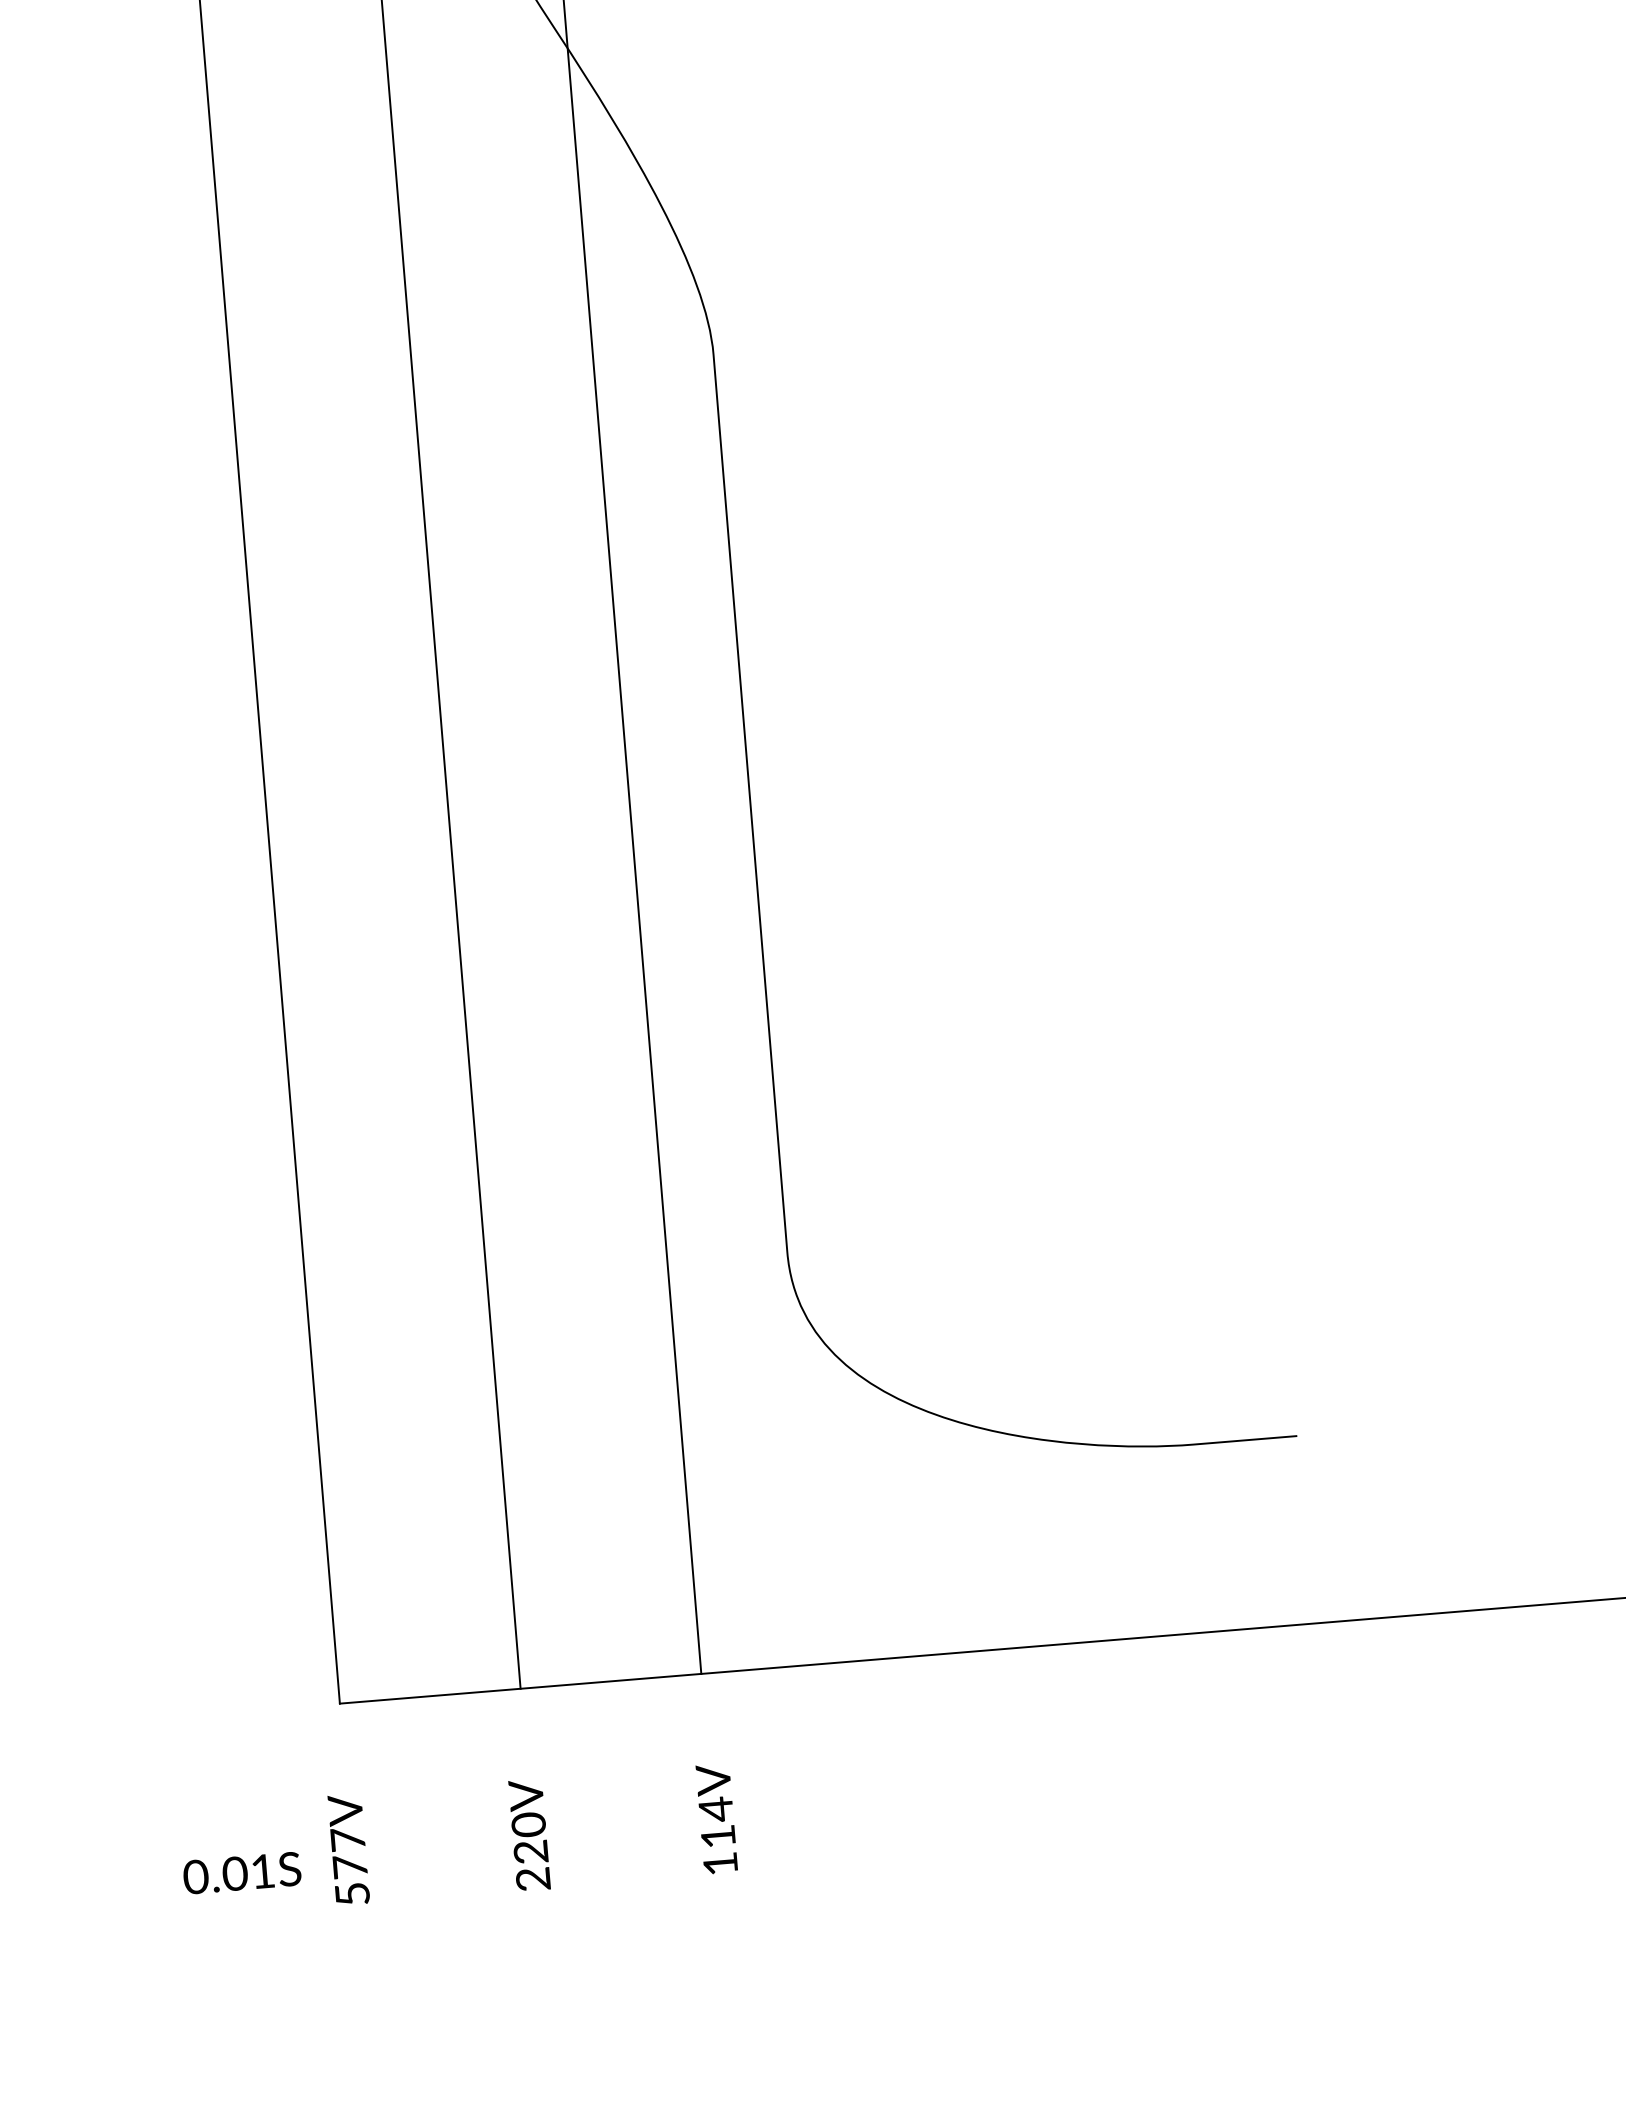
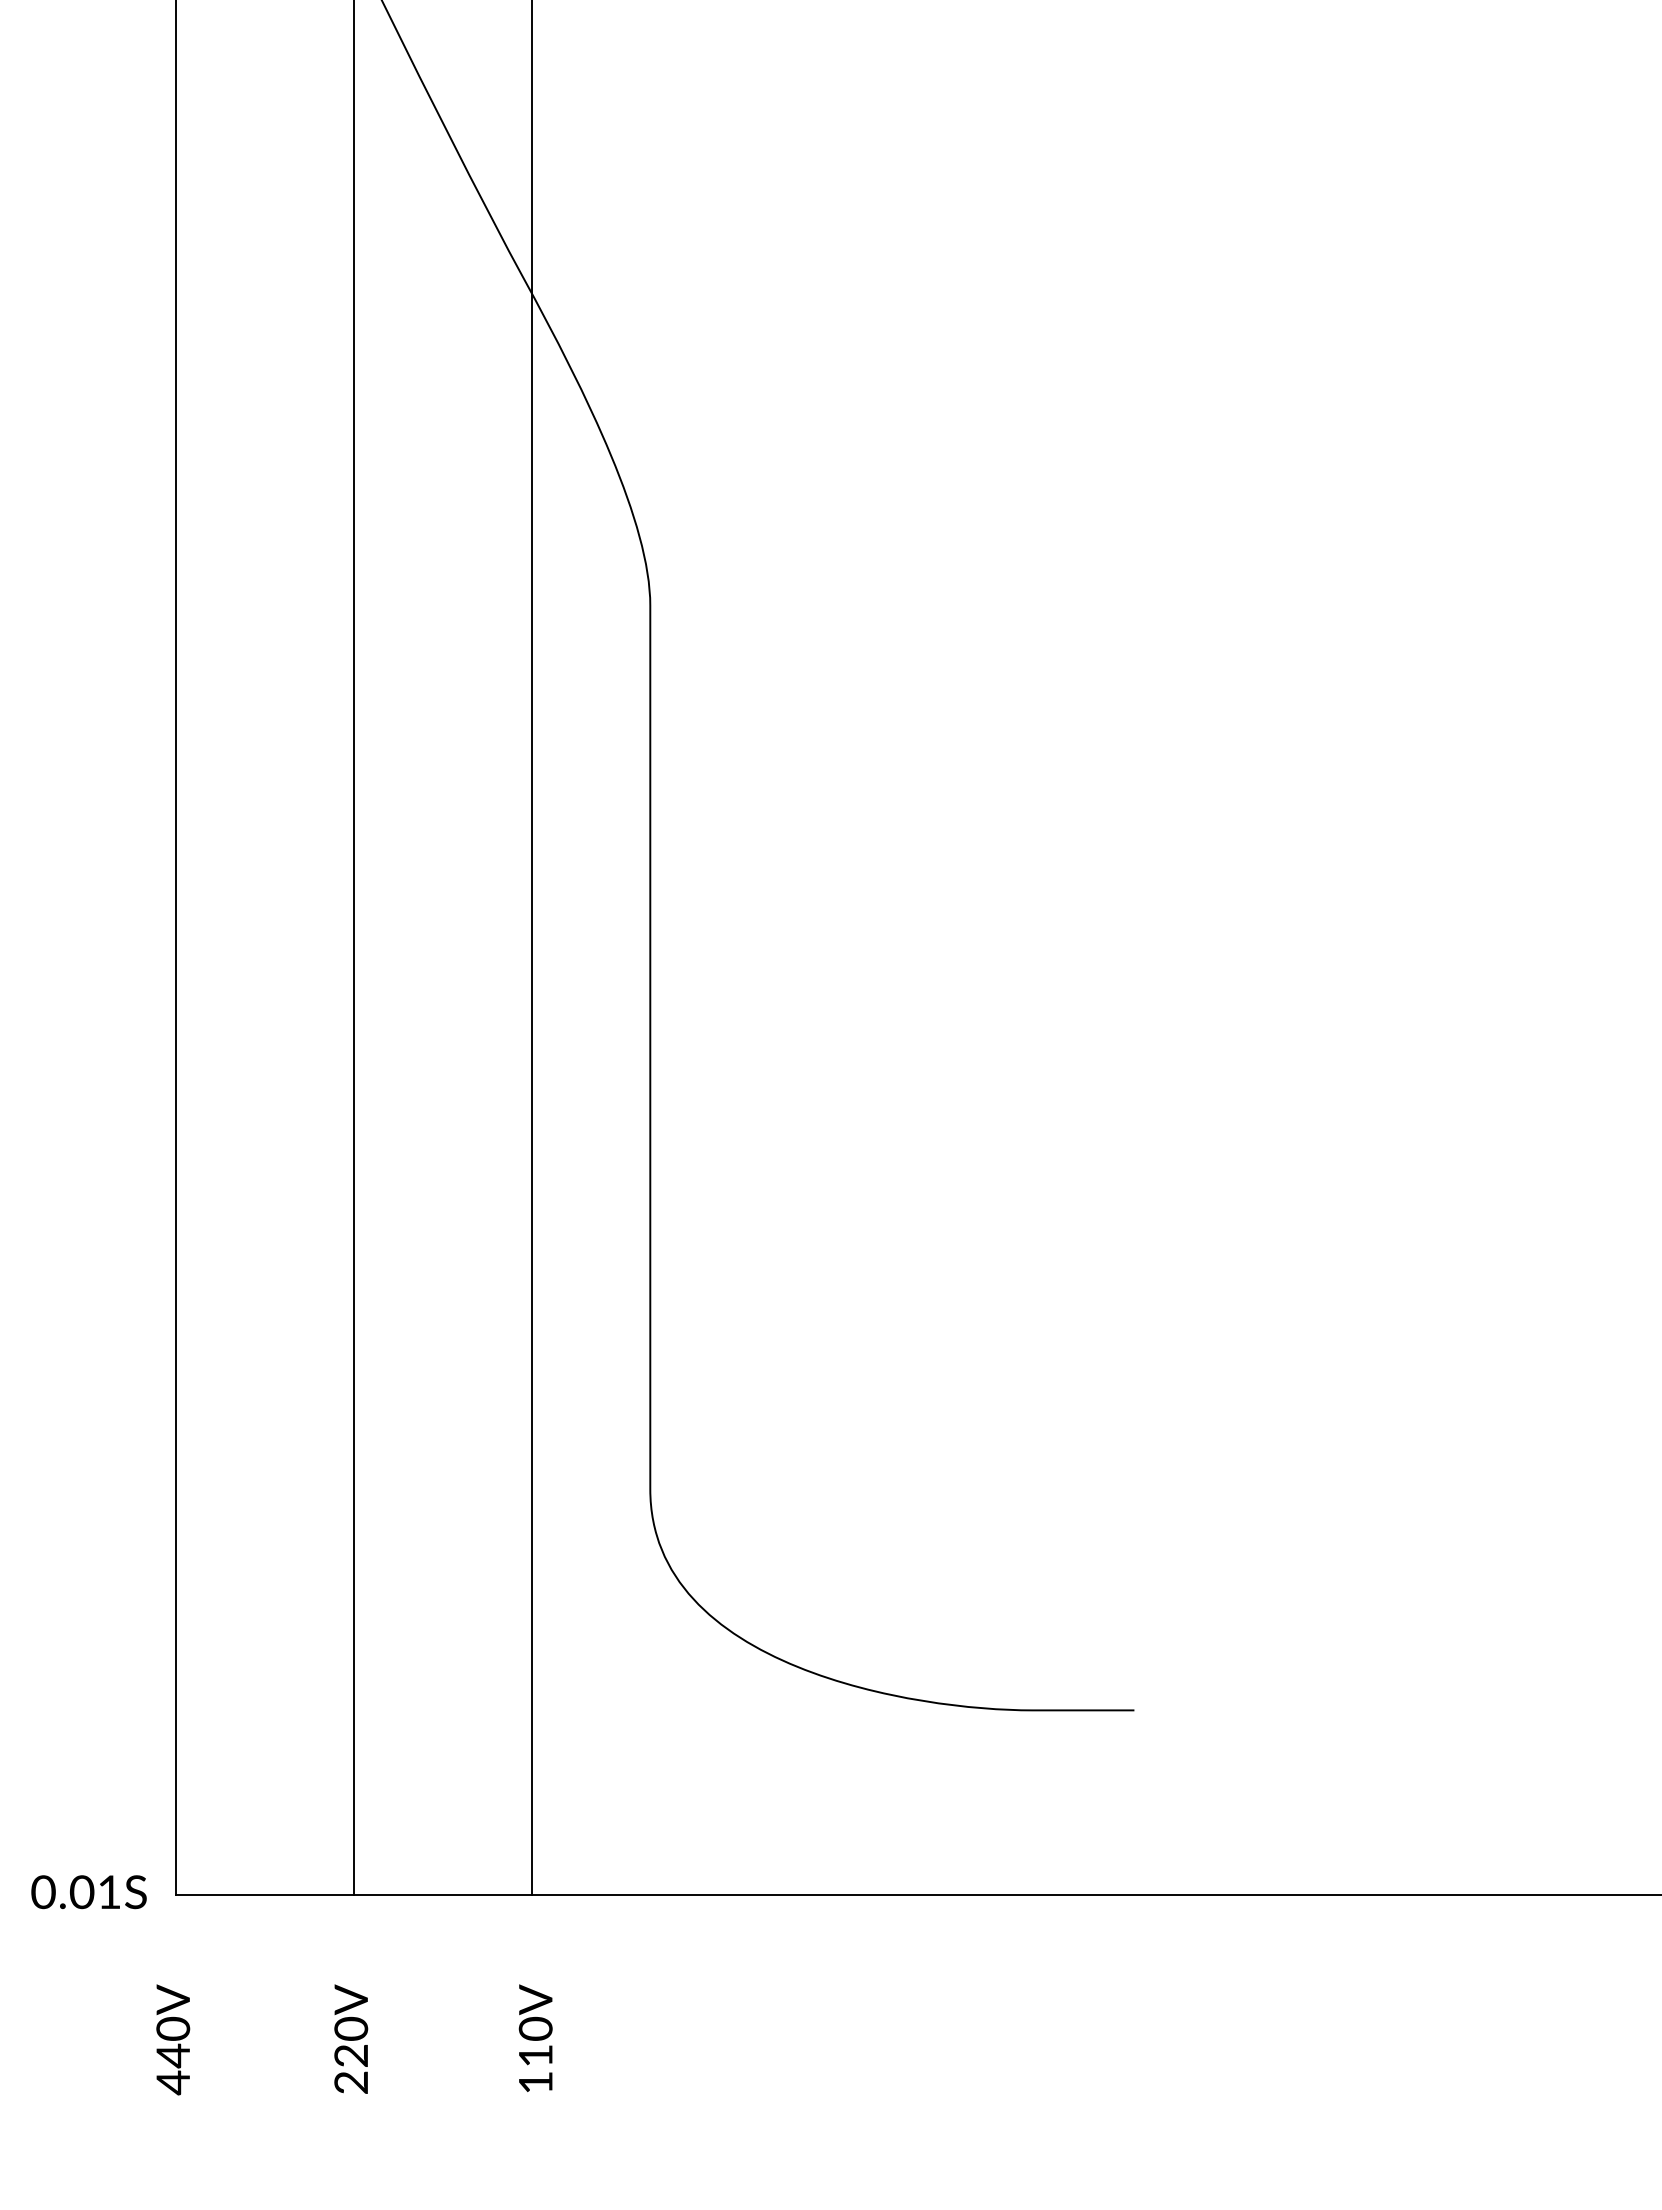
text: (715, 1809) -> (535, 2028), 114V -> 110V
text: (350, 1866) -> (173, 2055), 577V -> 440V
text: (241, 1873) -> (88, 1892), moved

